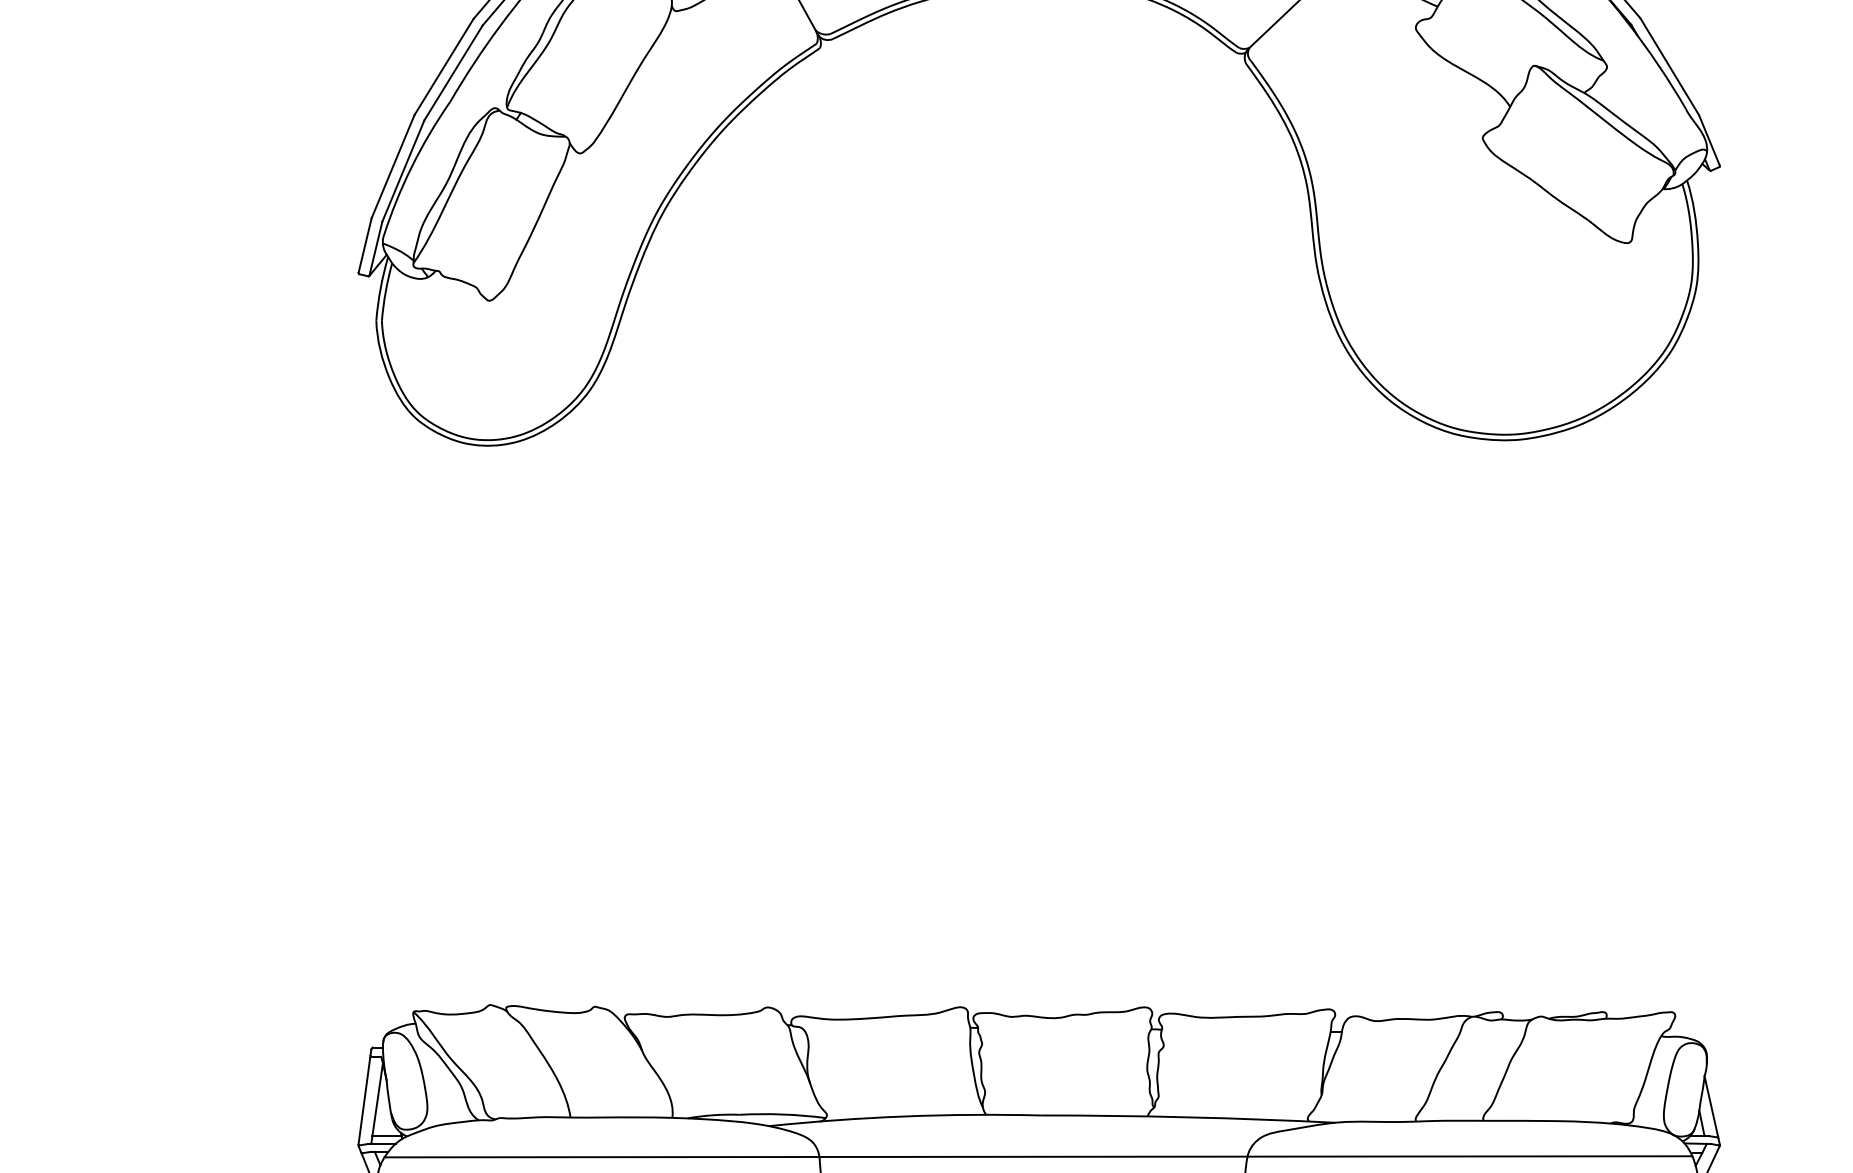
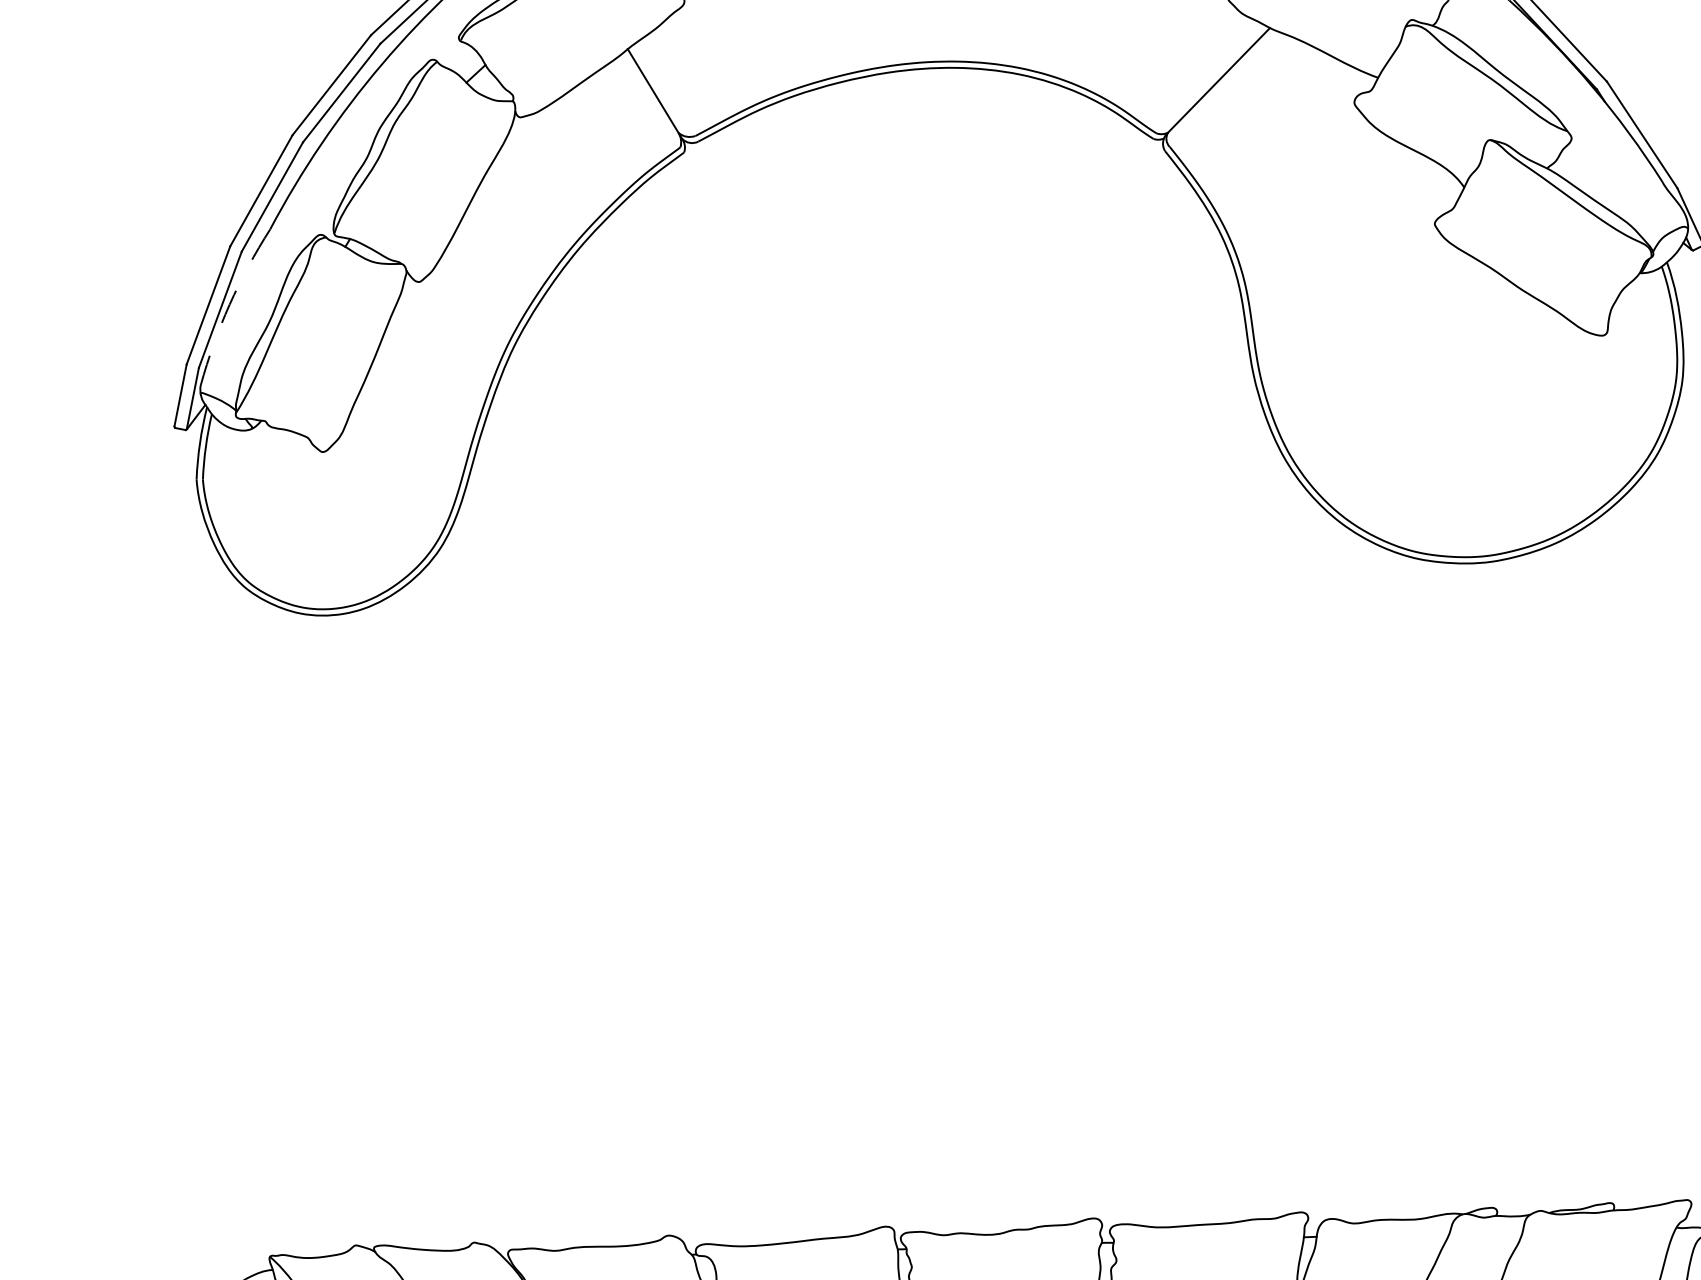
arc: (411, 166) -> (229, 304), solid -> dashed

